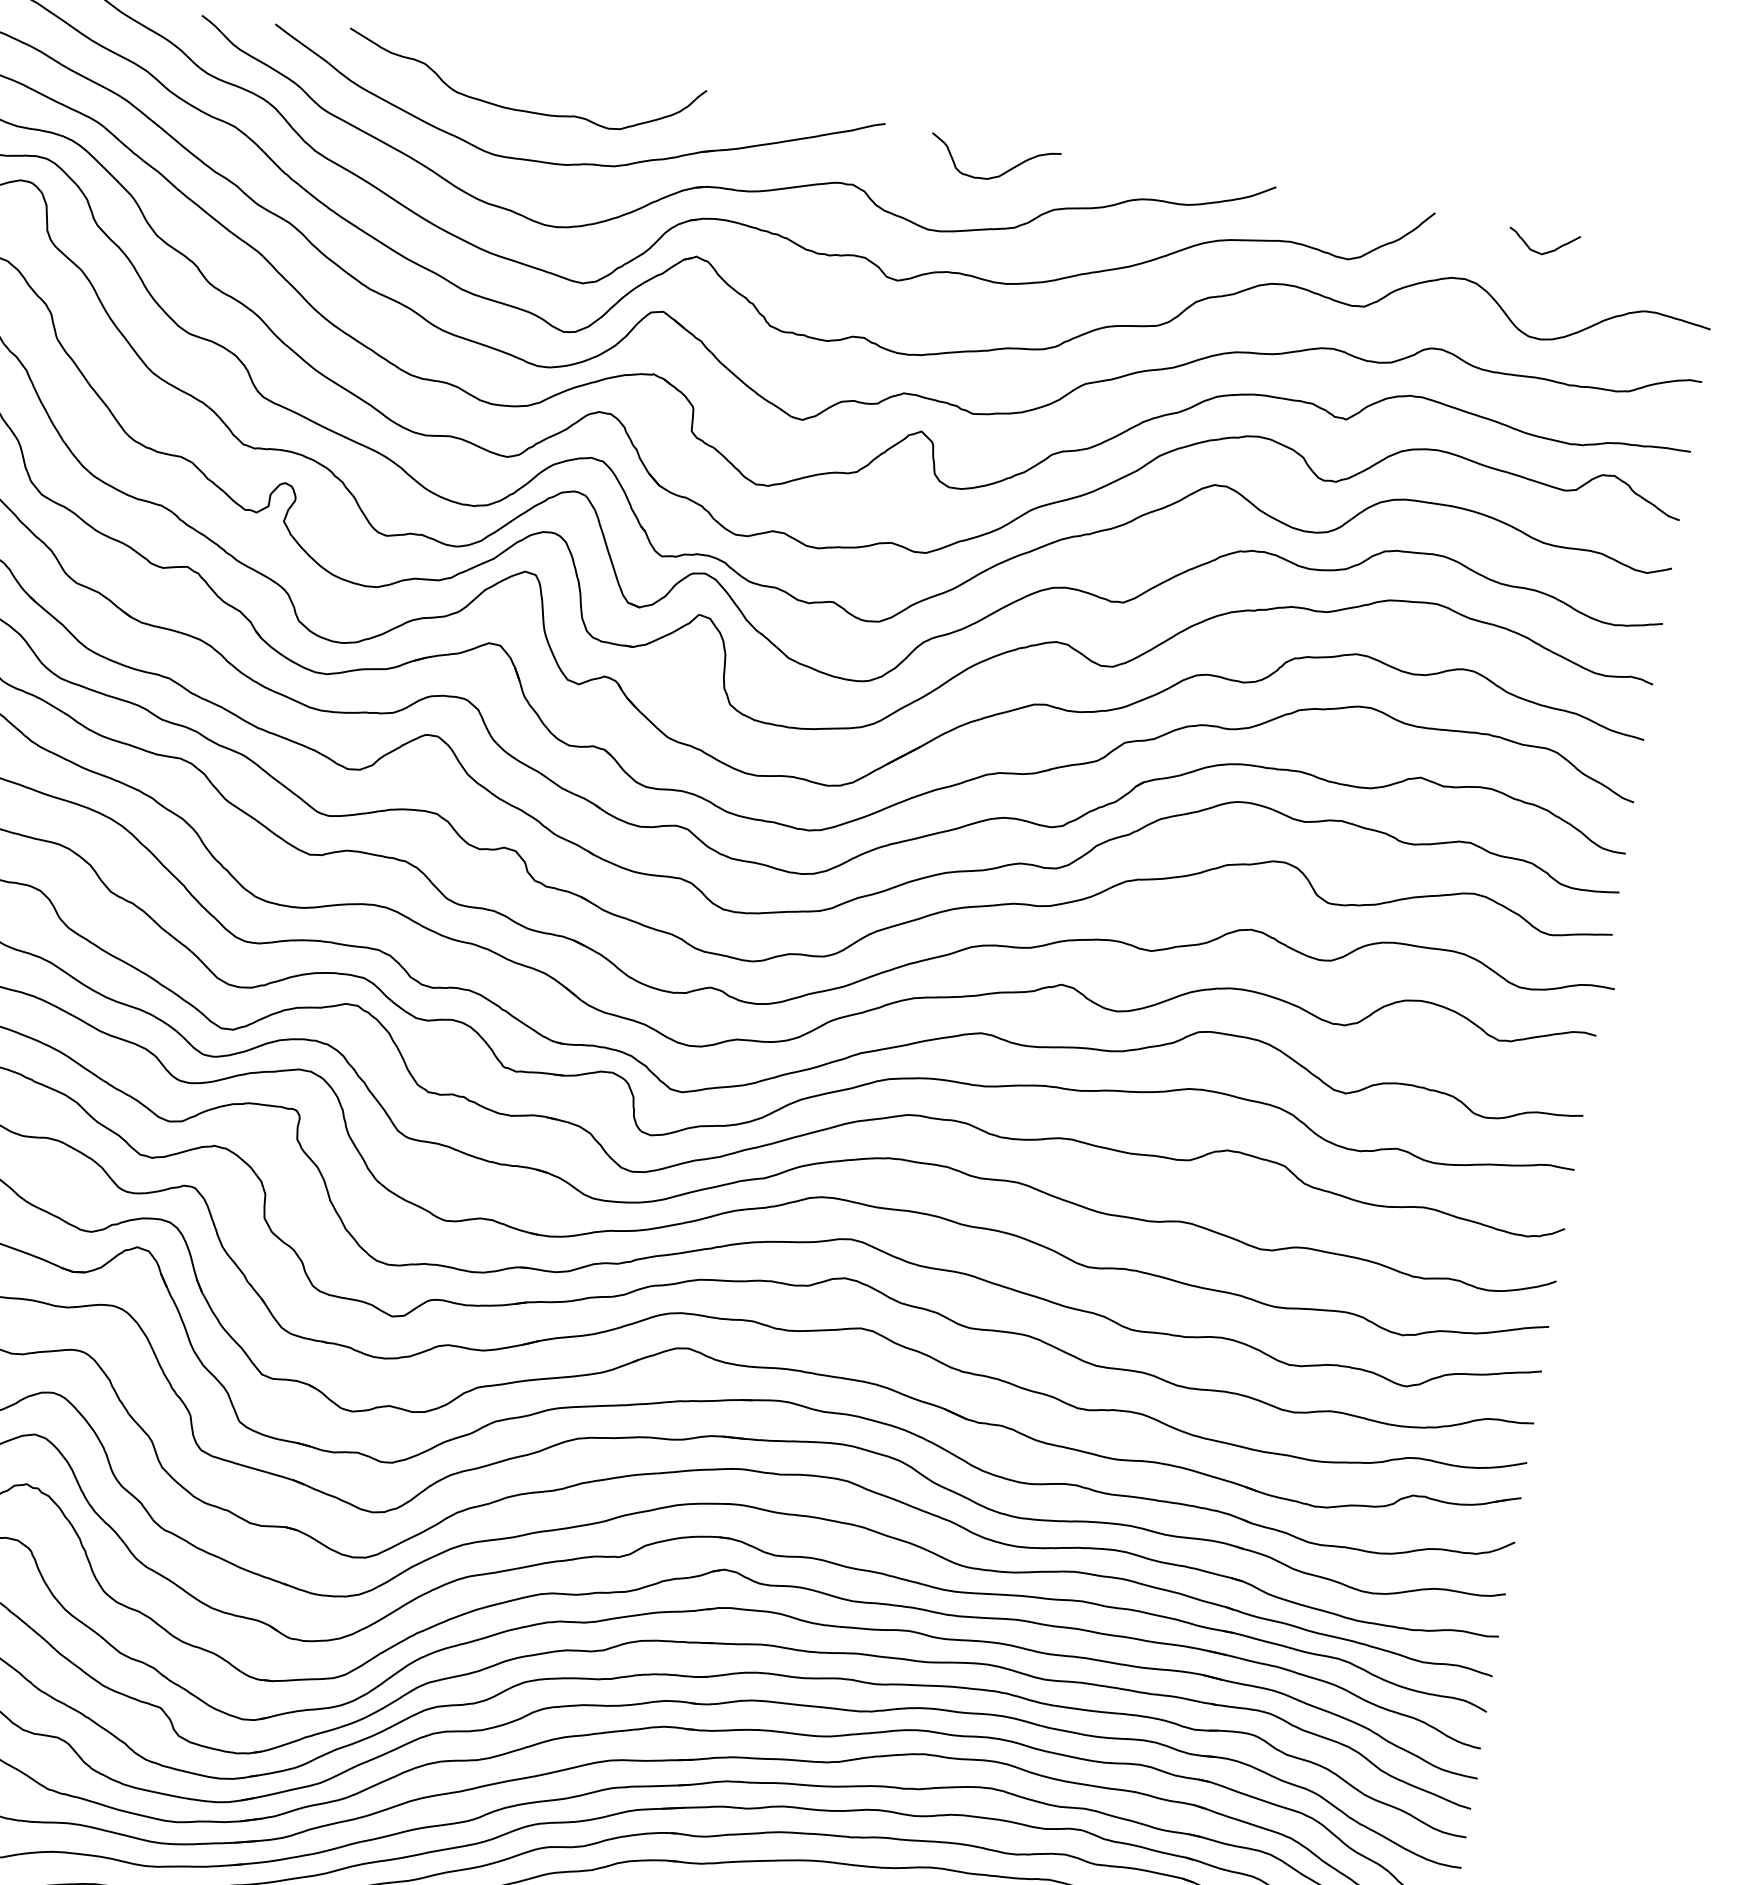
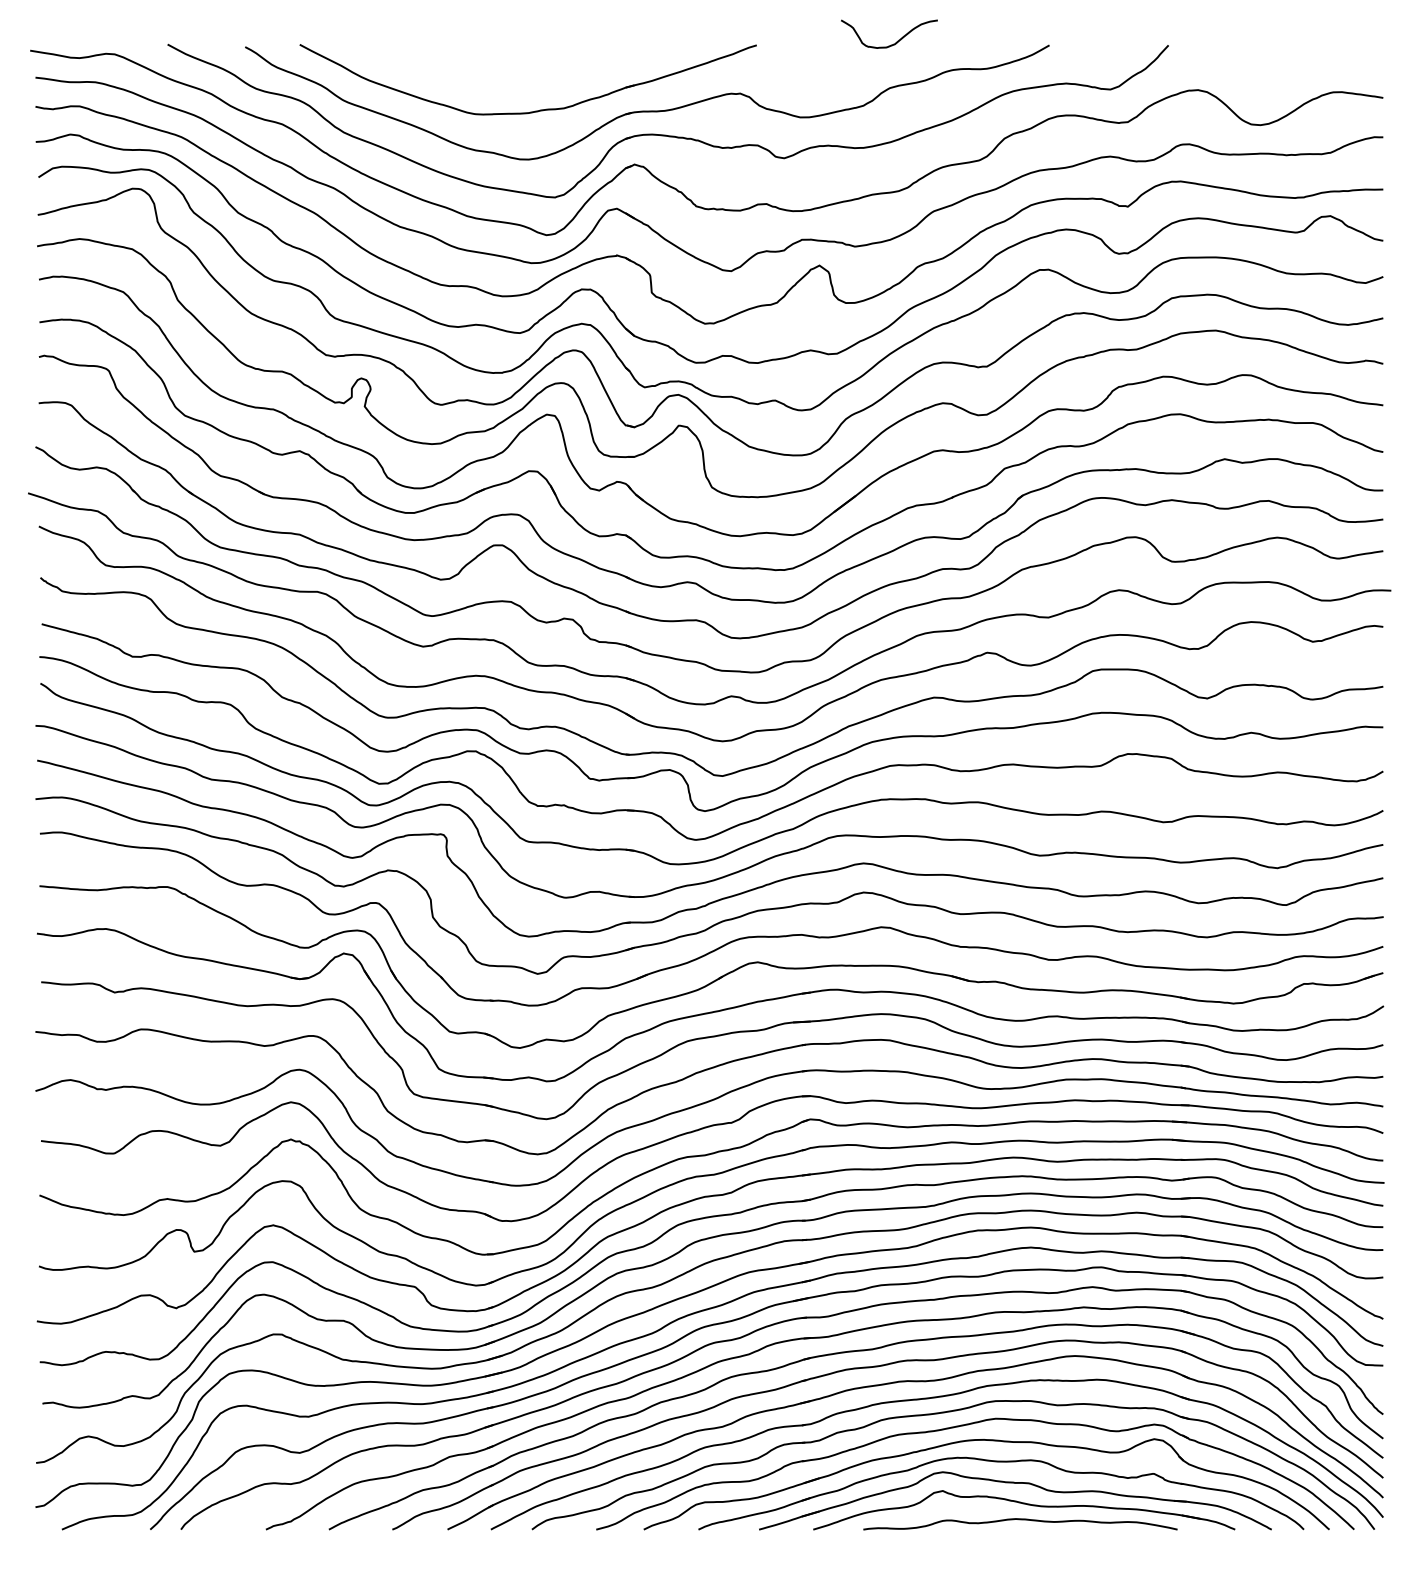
curve: (520, 108) -> (488, 77), removed
curve: (1003, 171) -> (897, 40), moved
curve: (1545, 251) -> (1253, 60), removed

